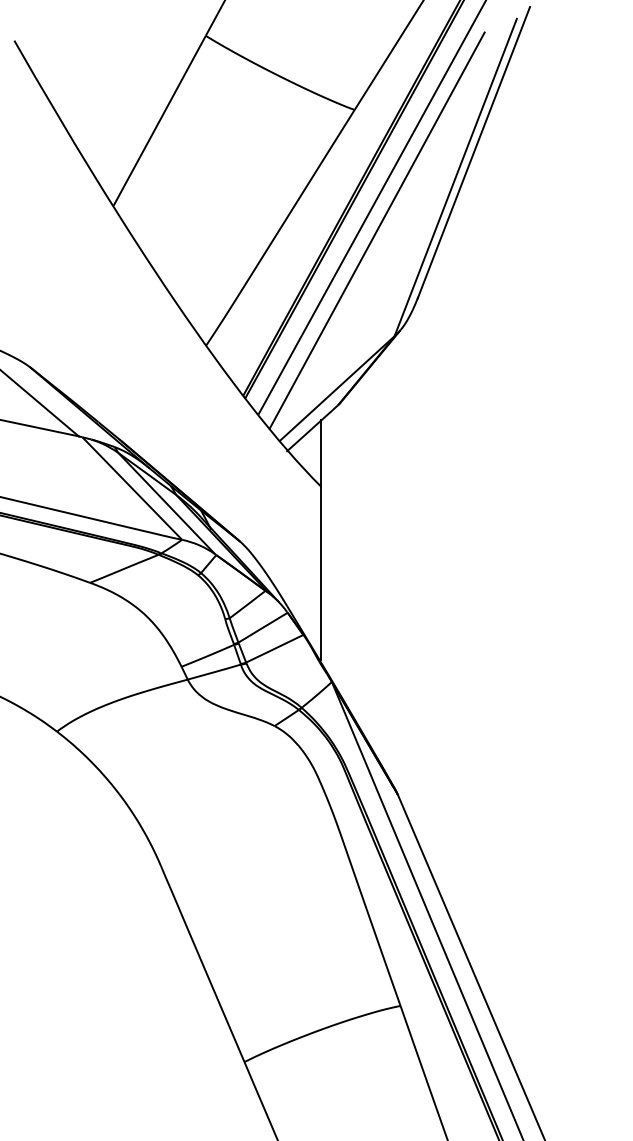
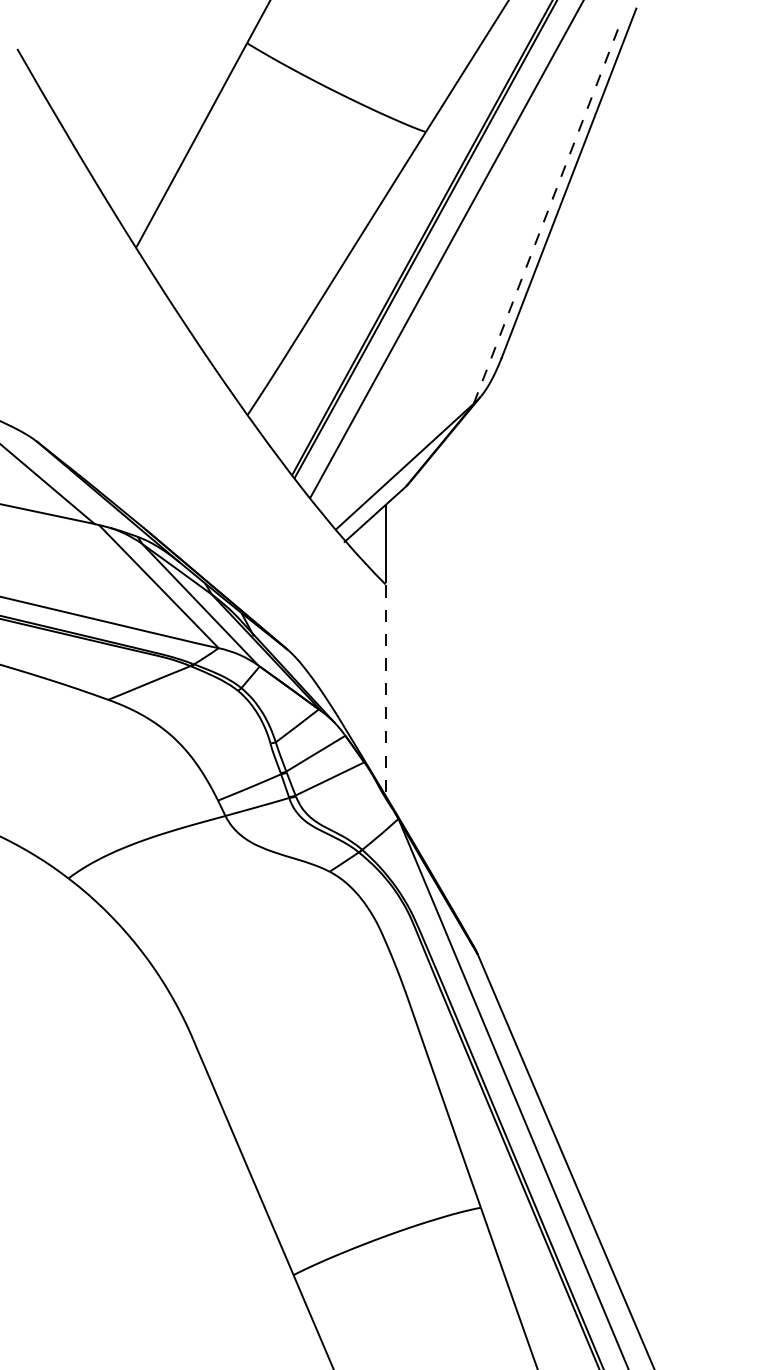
line: (455, 177) -> (546, 213), solid -> dashed
line: (376, 230) -> (452, 276), removed
line: (321, 573) -> (386, 688), solid -> dashed

